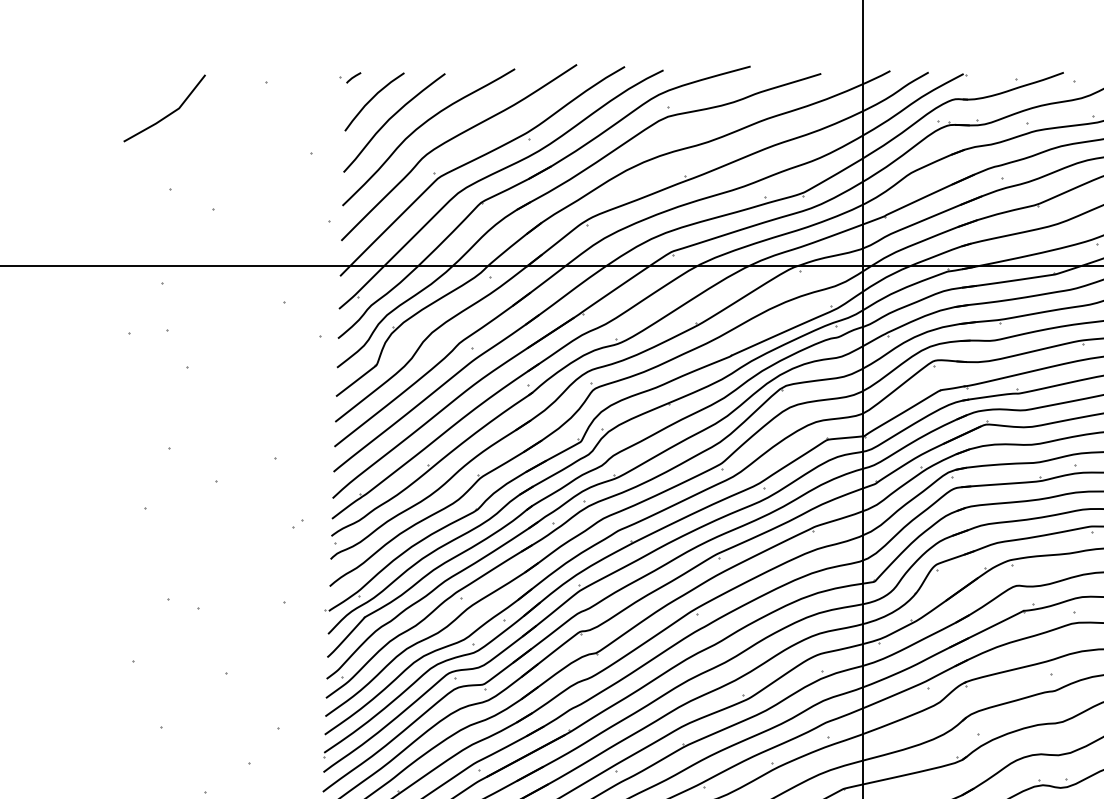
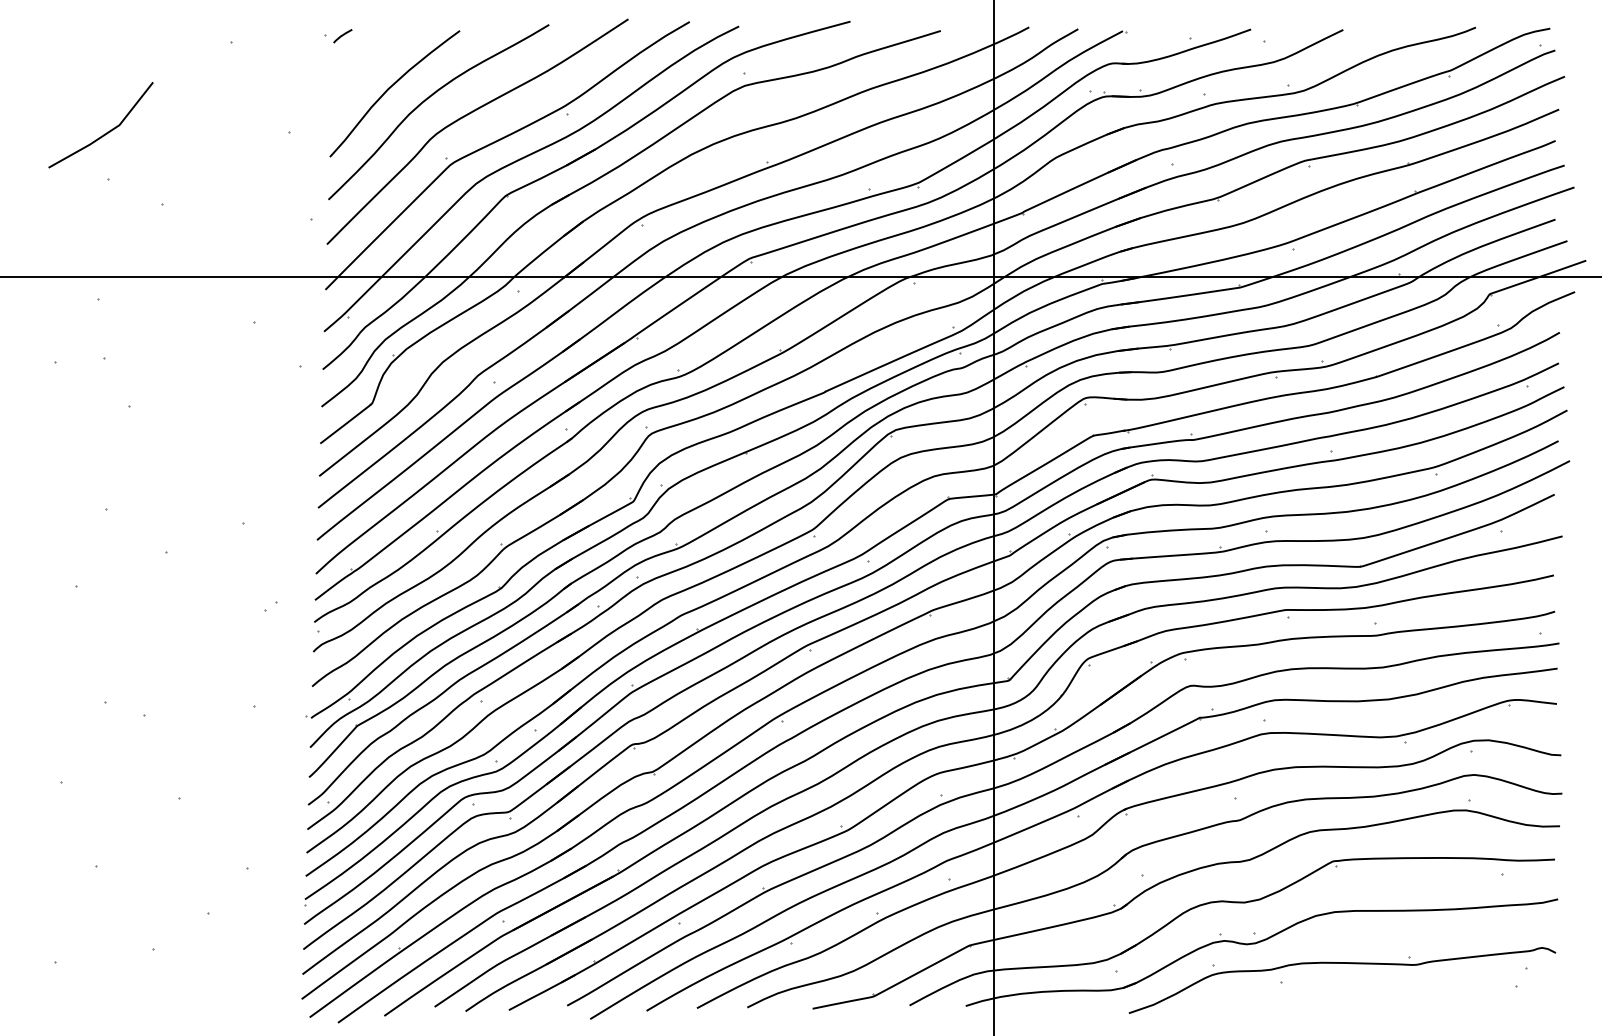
curve: (372, 99) -> (366, 63), removed
line: (167, 114) -> (104, 133), moved

